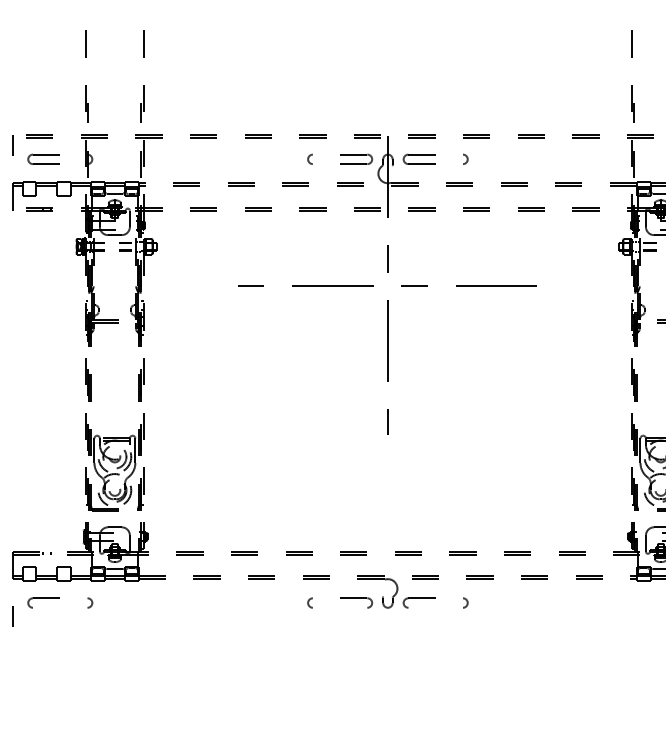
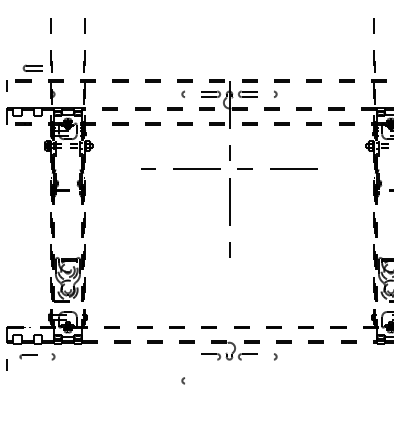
part: (43, 157) -> (32, 67), moved
part: (43, 602) -> (25, 356), size x0.6
arc: (308, 602) -> (182, 380), moved

